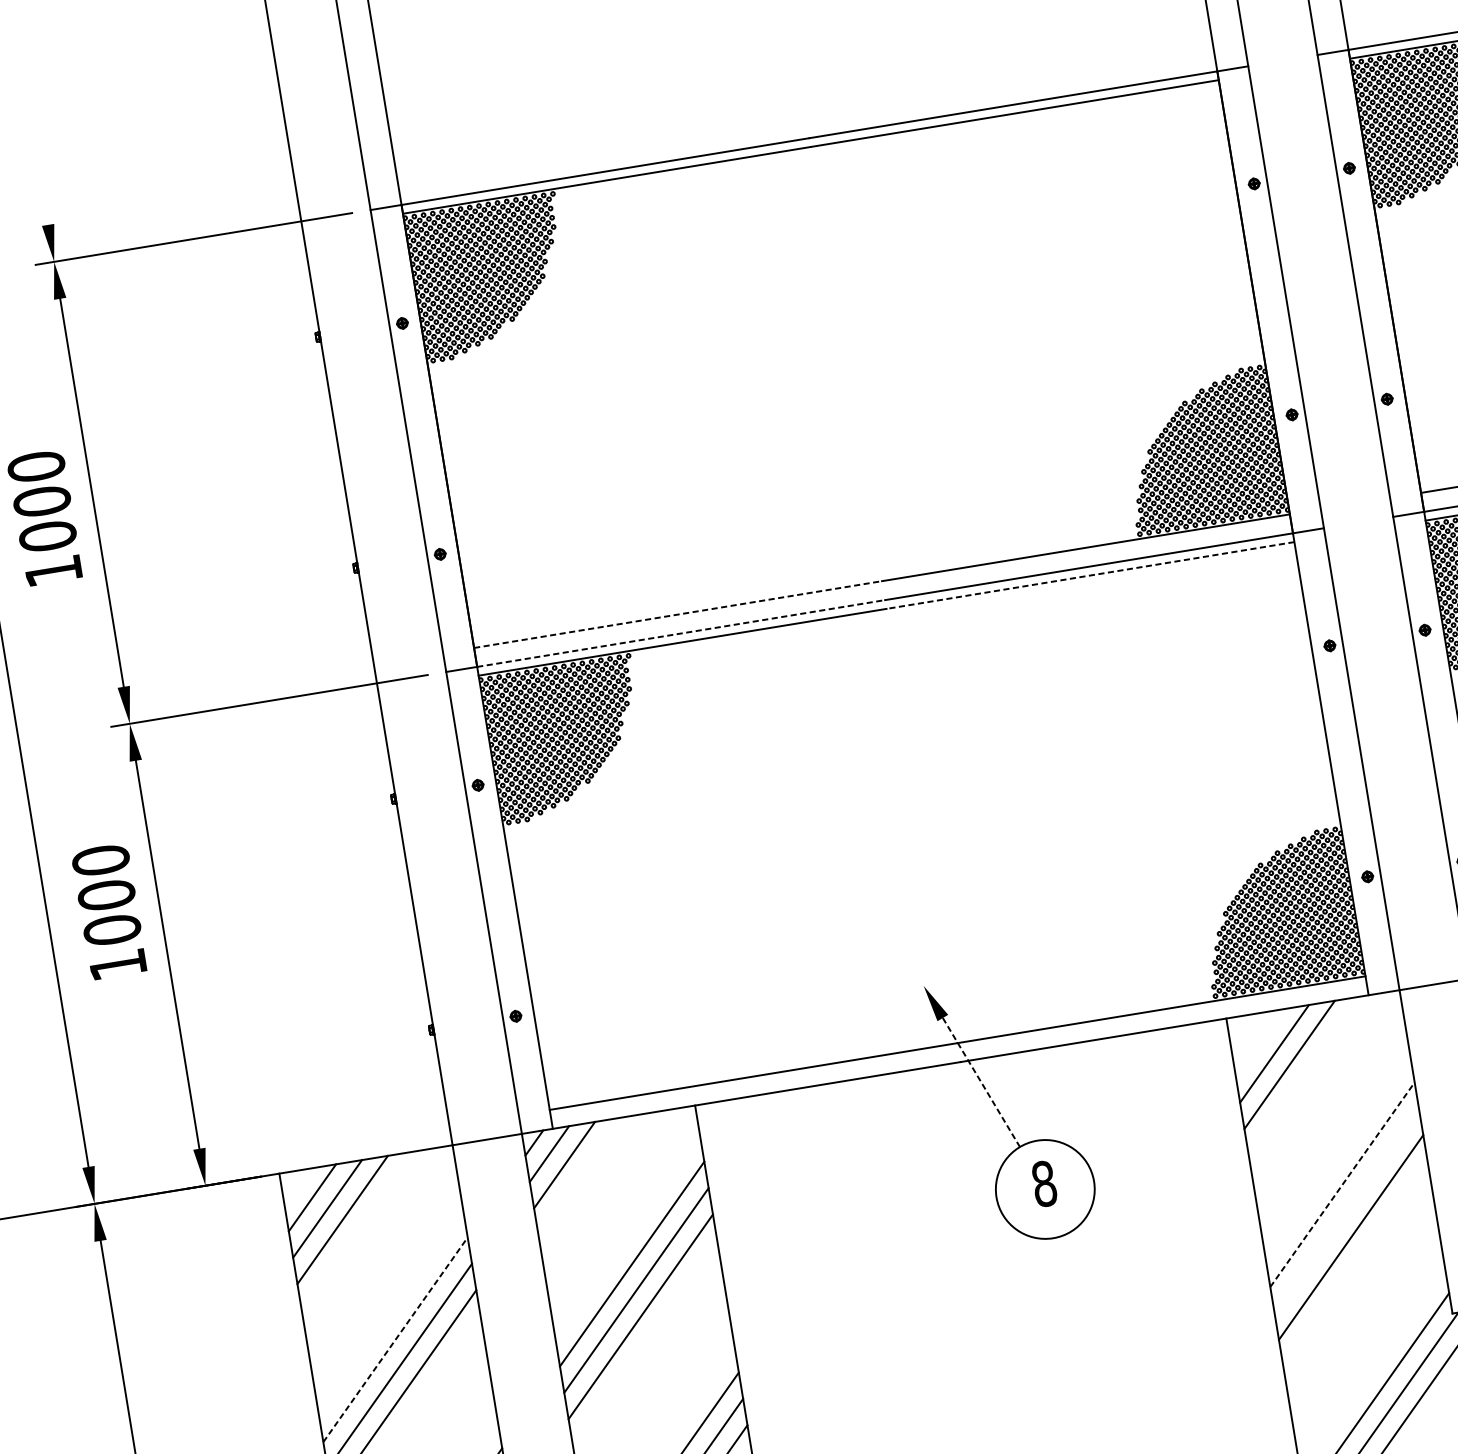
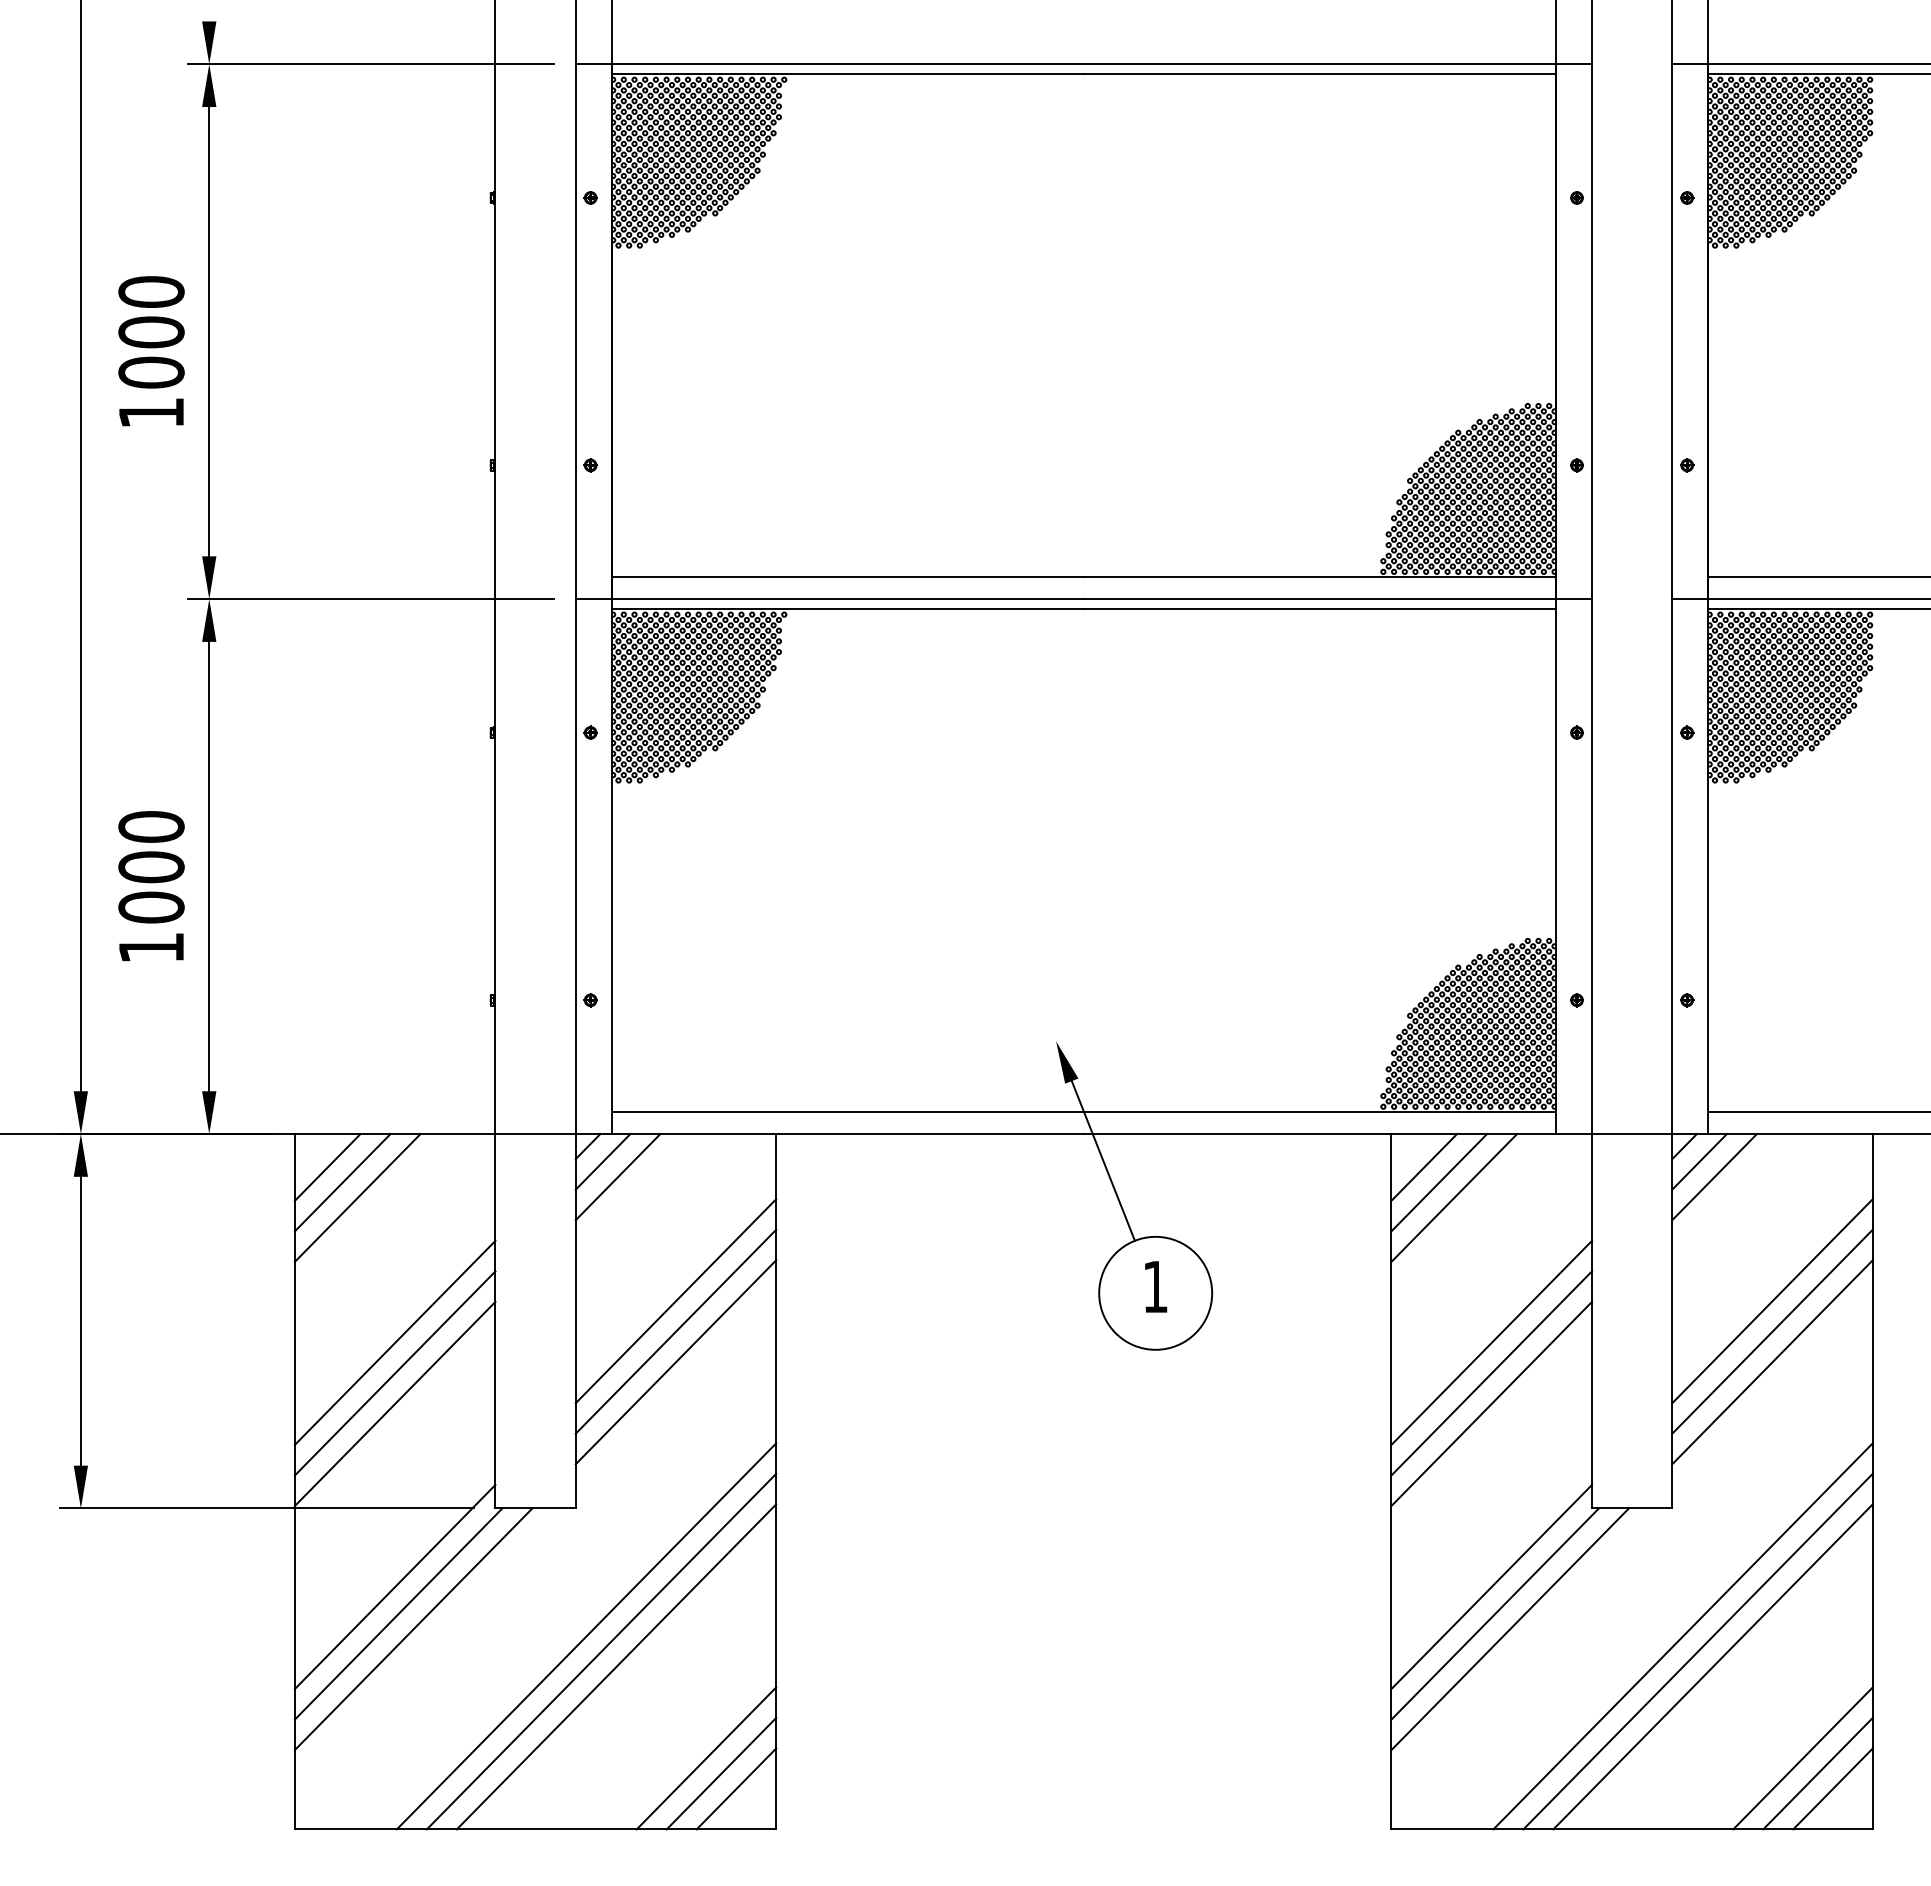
line: (1090, 575) -> (1319, 609), dashed -> solid
line: (678, 614) -> (848, 577), dashed -> solid
line: (681, 633) -> (848, 599), dashed -> solid
text: (109, 911) -> (151, 885), moved
line: (1259, 1042) -> (1424, 1167), added
line: (981, 1082) -> (1103, 1160), dashed -> solid
text: (1044, 1183) -> (1155, 1286), 8 -> 1
line: (1343, 1184) -> (1492, 1342), dashed -> solid
line: (1346, 1211) -> (1491, 1373), added
line: (395, 1339) -> (395, 1342), dashed -> solid

